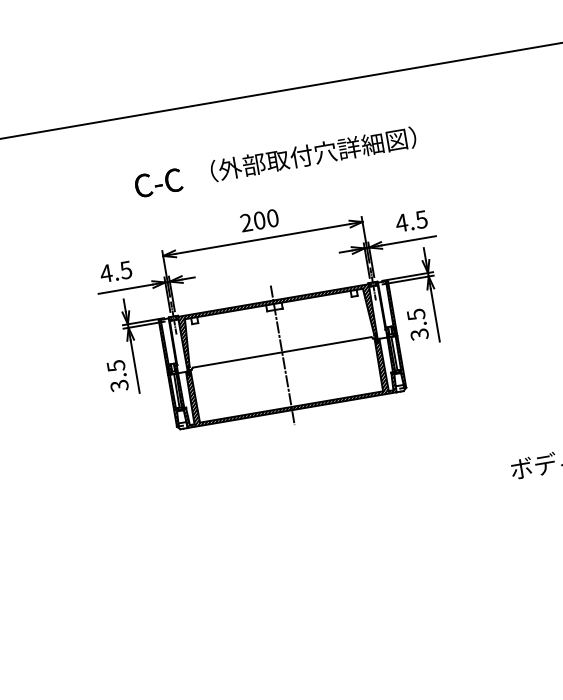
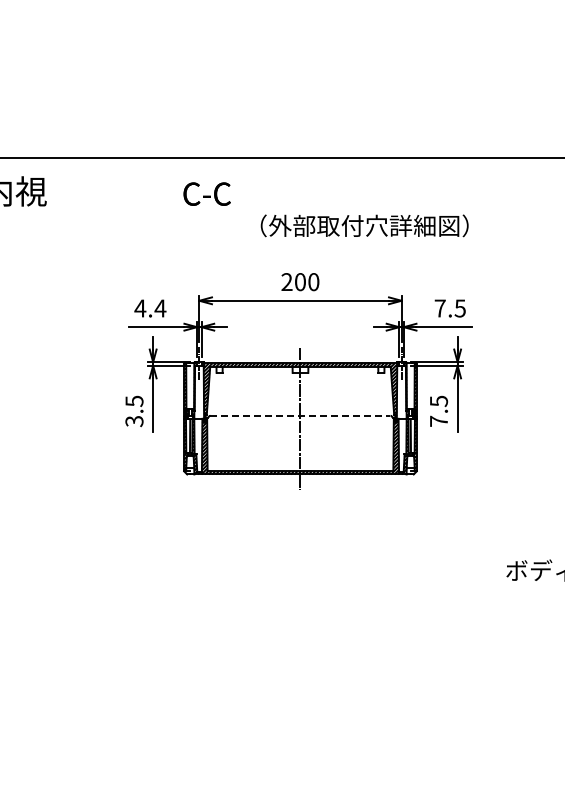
text: (157, 182) -> (206, 193), moved
text: (402, 223) -> (440, 308), 4.5 -> 7.5
text: (126, 270) -> (160, 308), 4.5 -> 4.4
text: (419, 334) -> (438, 421), 3.5 -> 7.5
line: (282, 352) -> (300, 415), solid -> dashed

